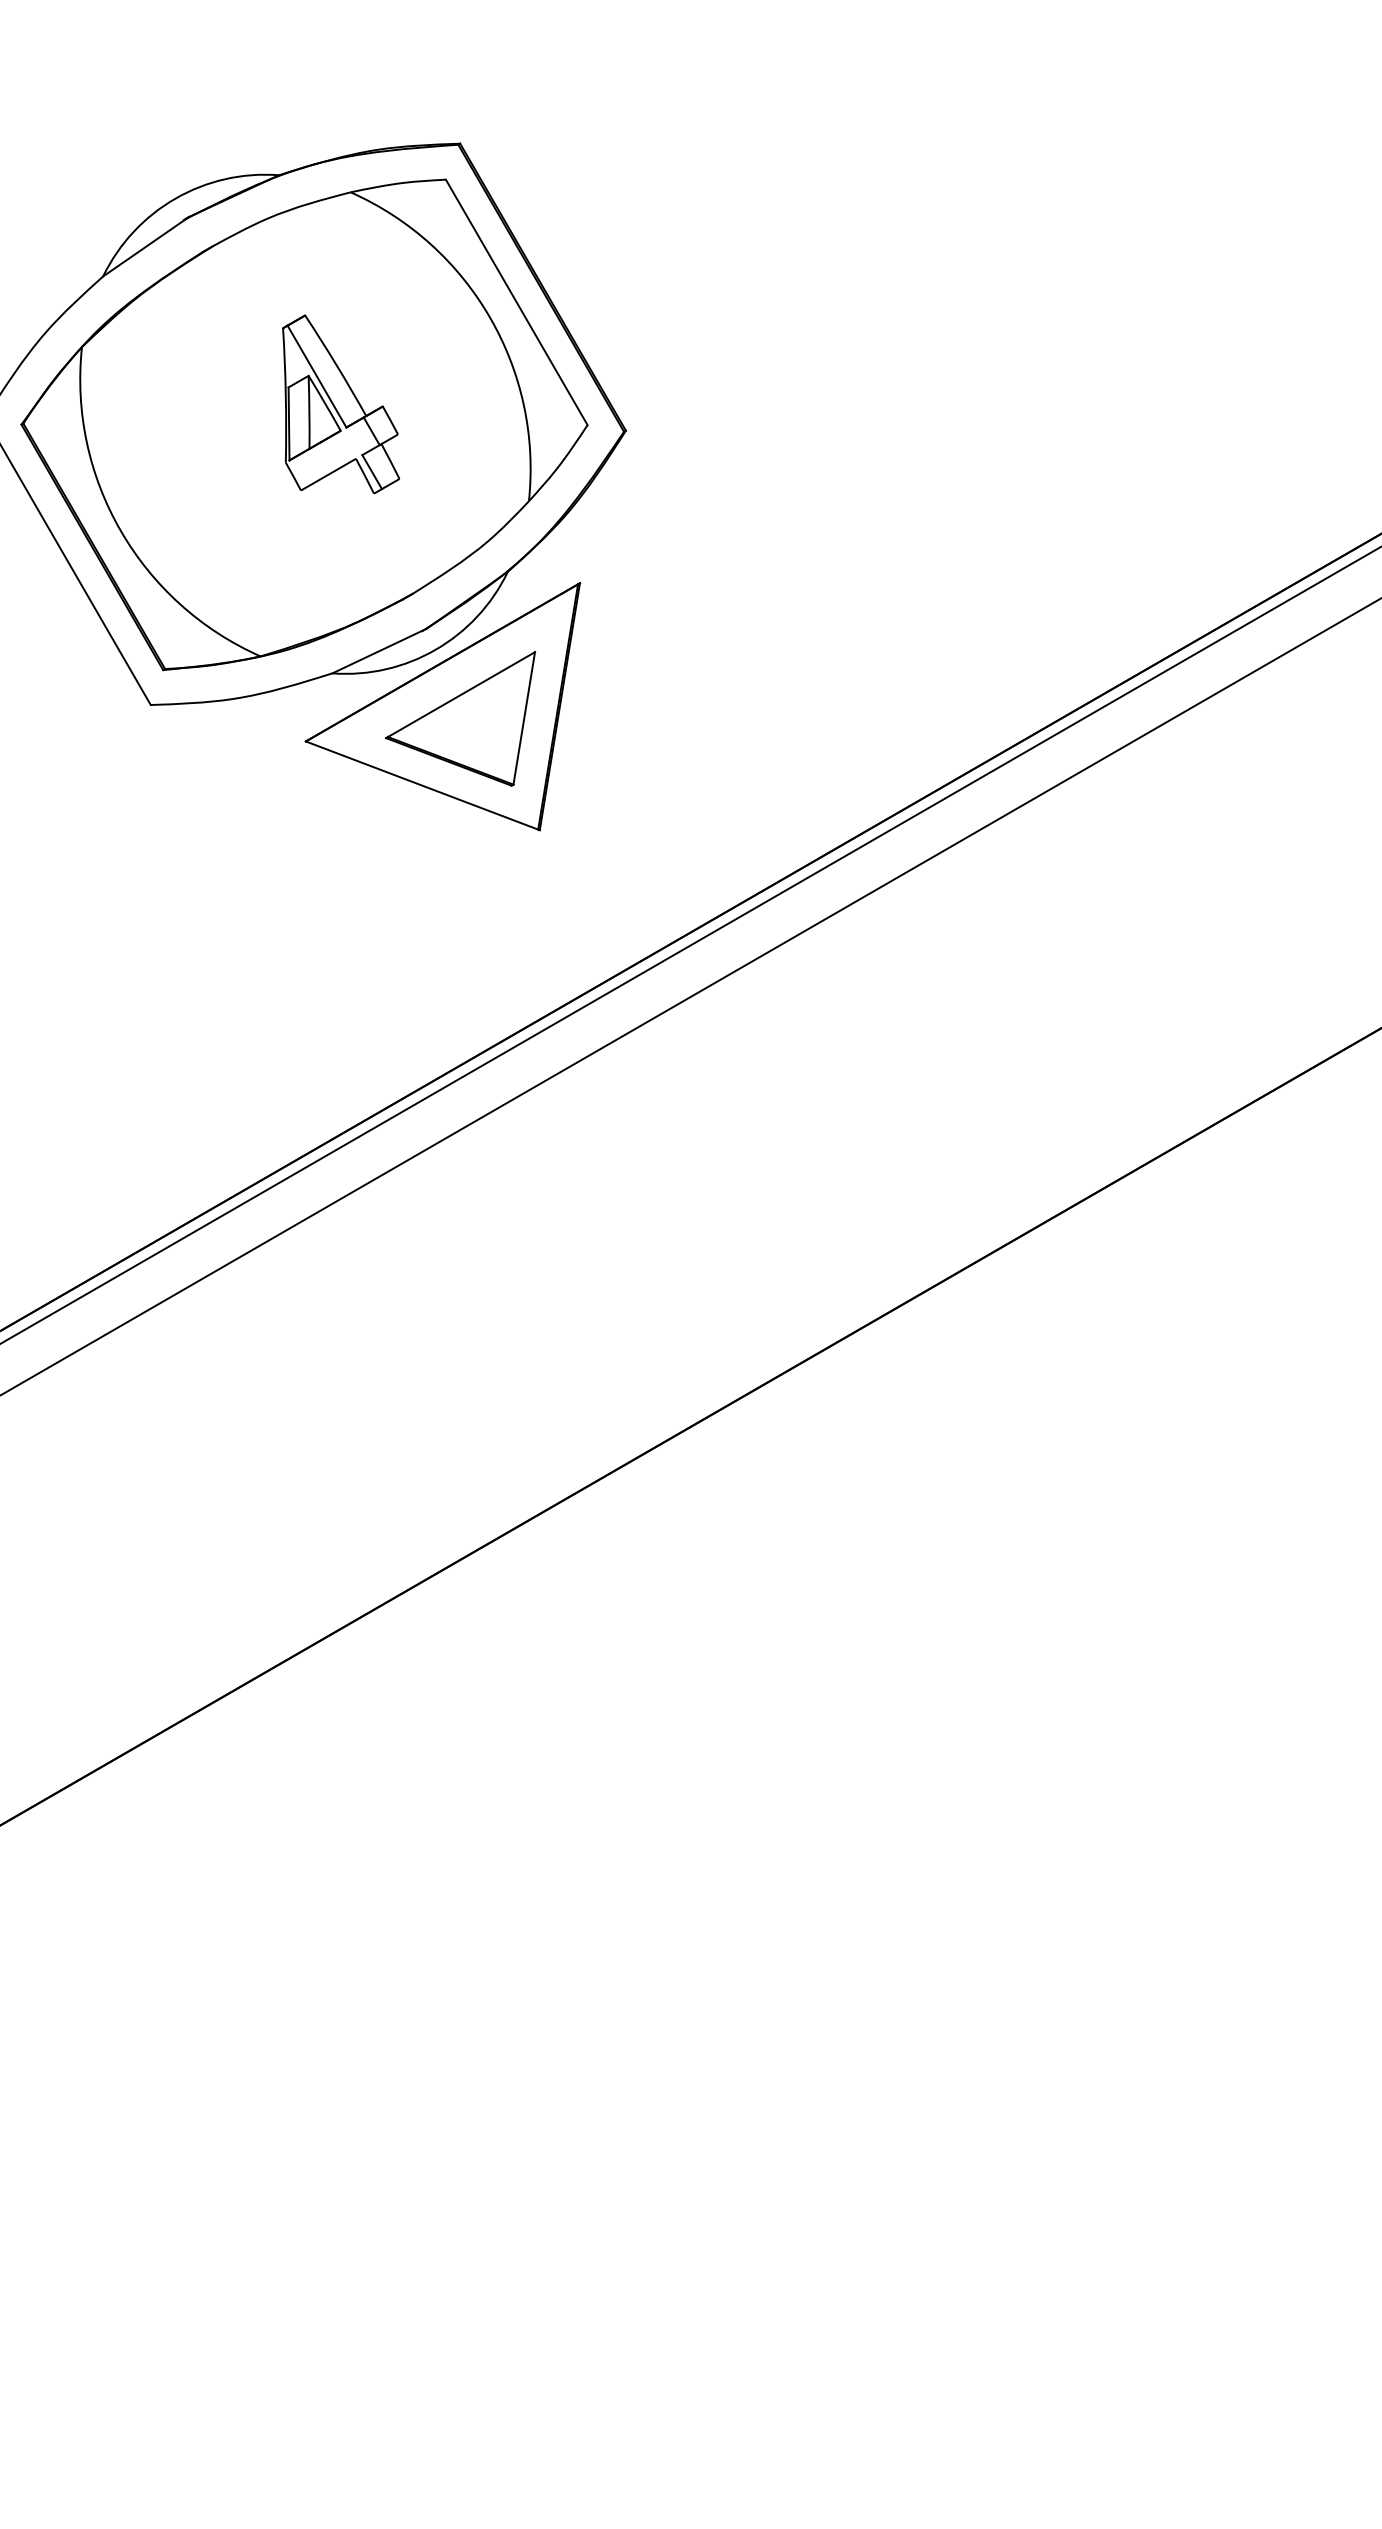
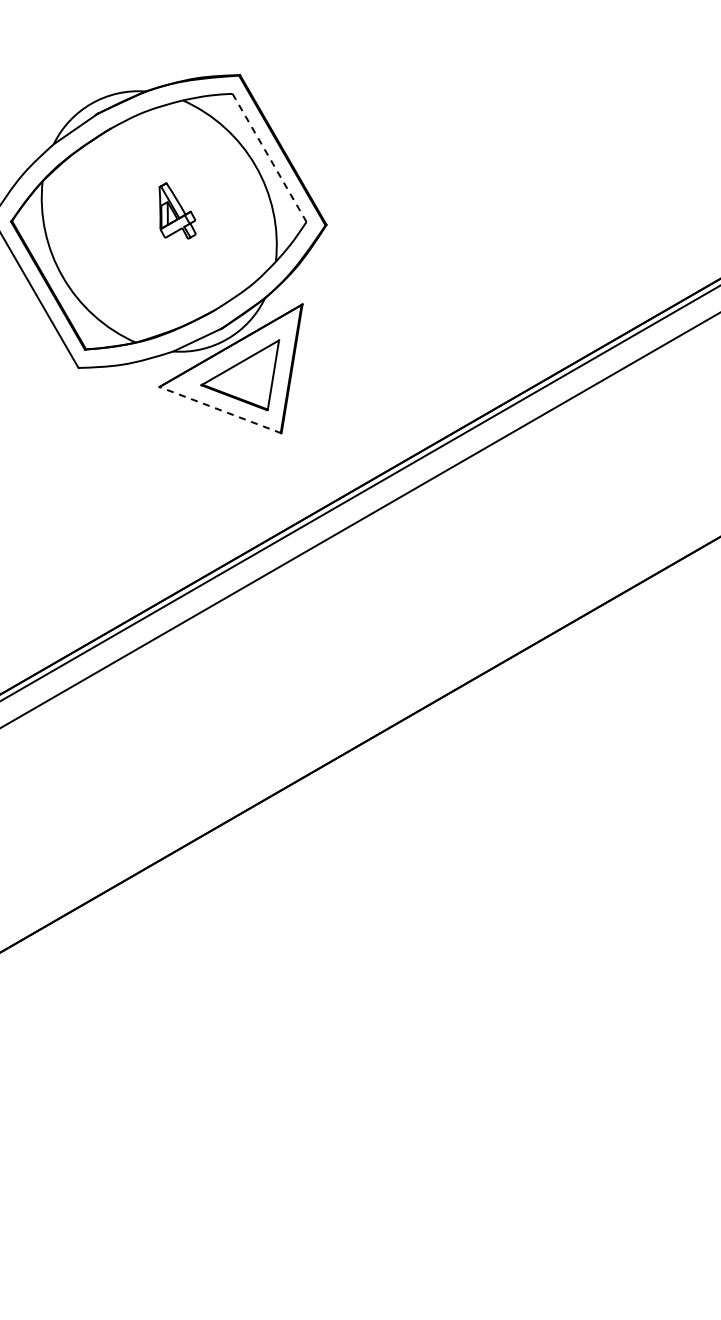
line: (516, 301) -> (269, 157), solid -> dashed
part: (340, 403) -> (177, 210), size x0.6
line: (422, 786) -> (220, 410), solid -> dashed

